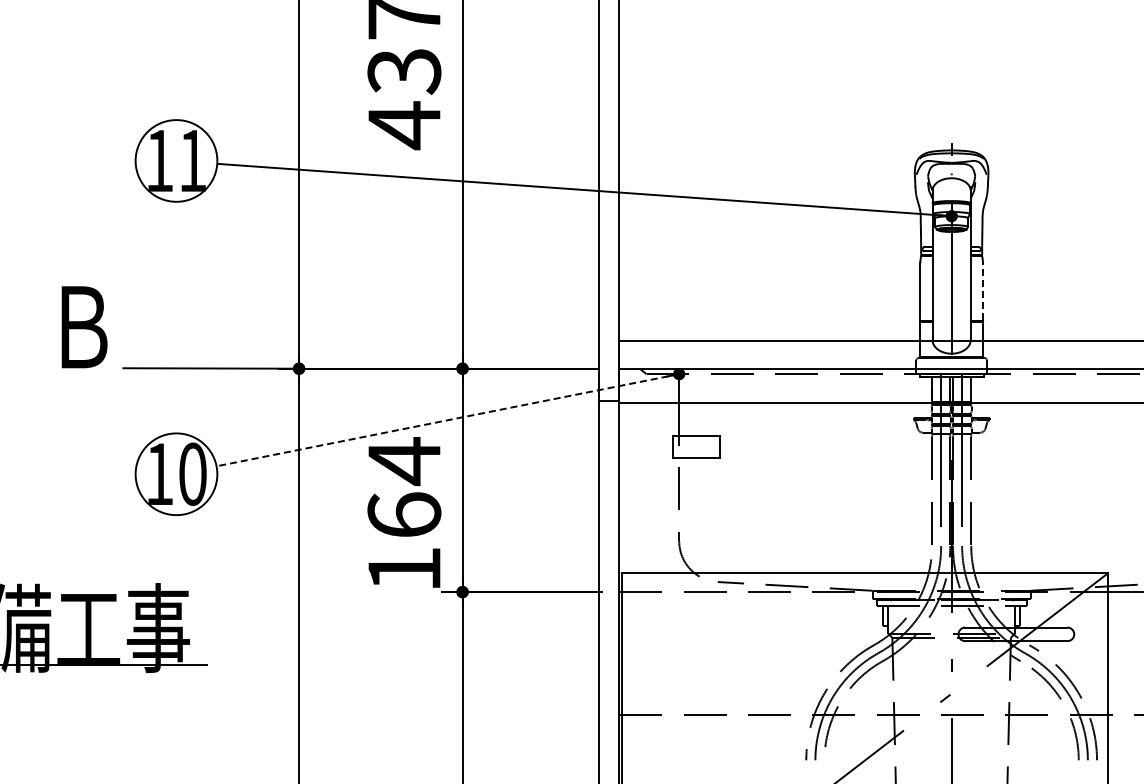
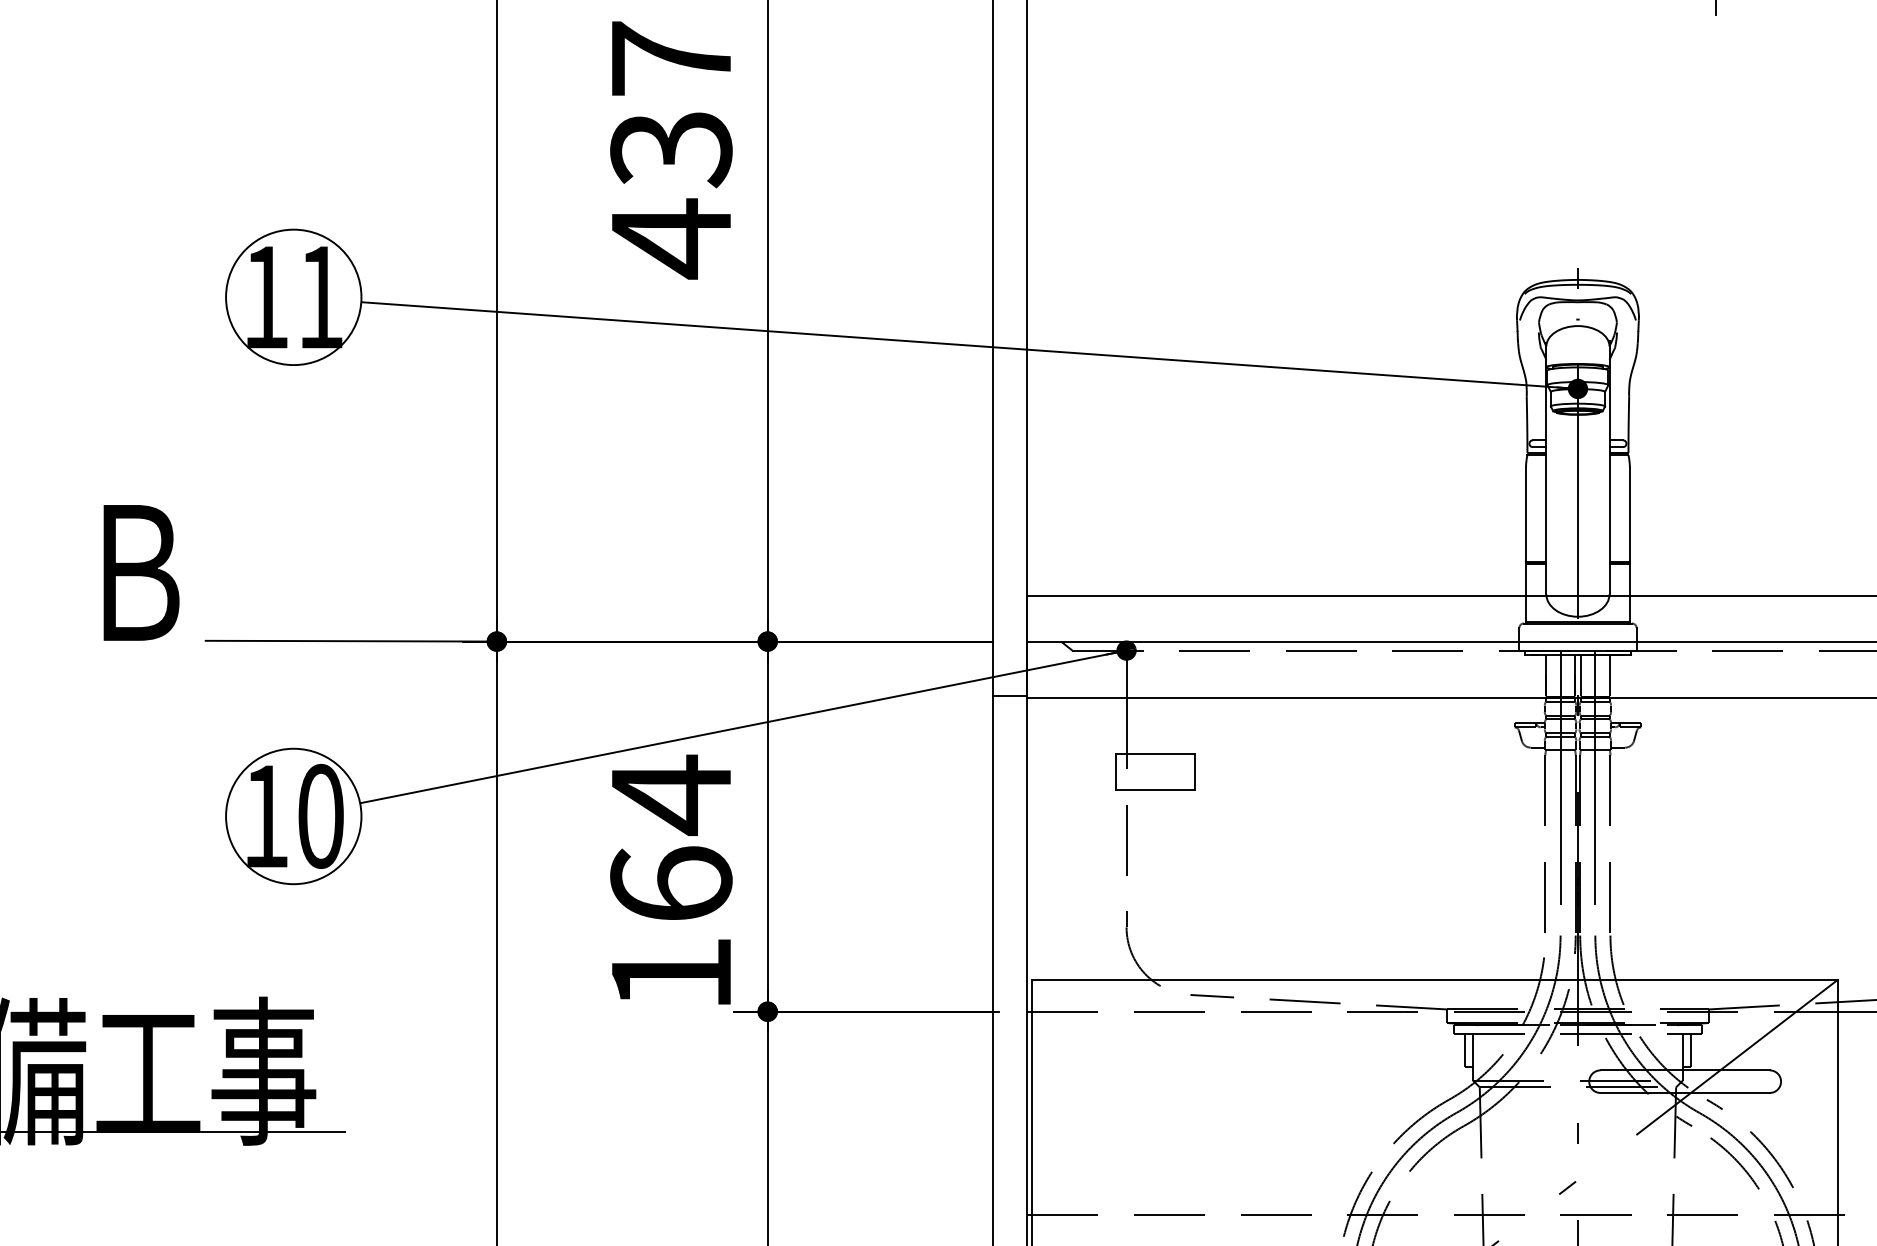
line: (982, 291) -> (1629, 513), dashed -> solid
line: (447, 420) -> (742, 727), dashed -> solid

